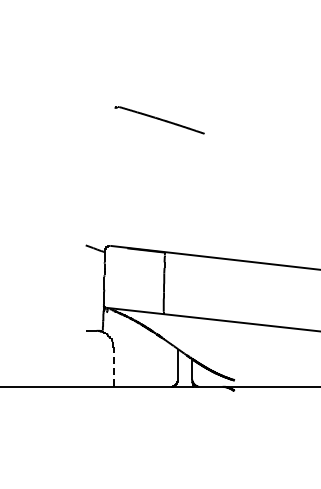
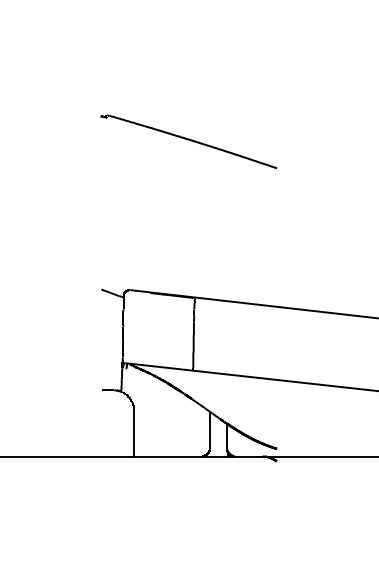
part: (159, 120) -> (188, 142), size x1.67
line: (113, 366) -> (134, 432), dashed -> solid

